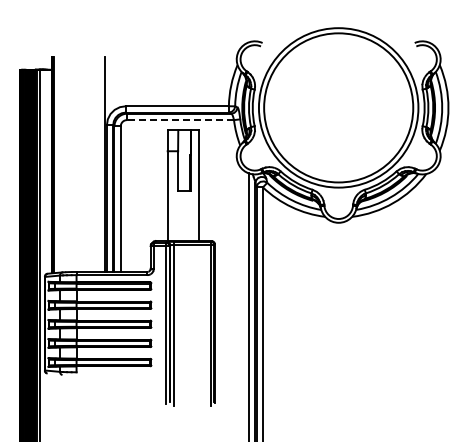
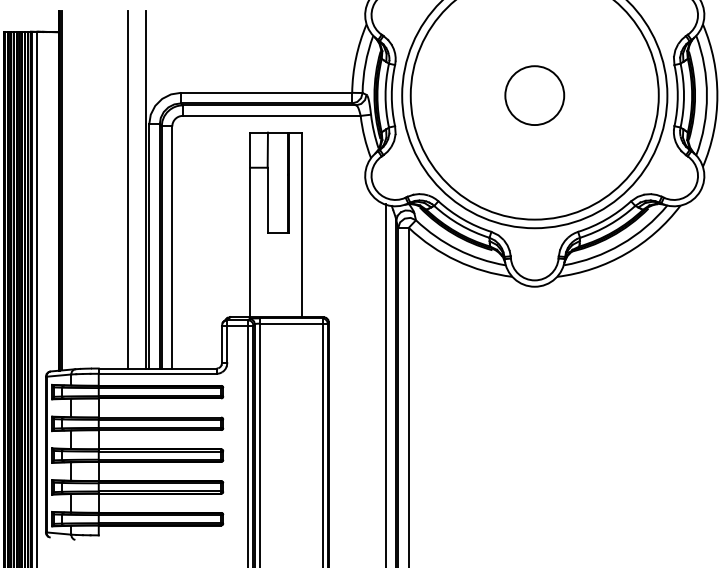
circle: (338, 107) -> (534, 94), added
line: (180, 120) -> (271, 116), dashed -> solid
line: (94, 163) -> (128, 188), added

